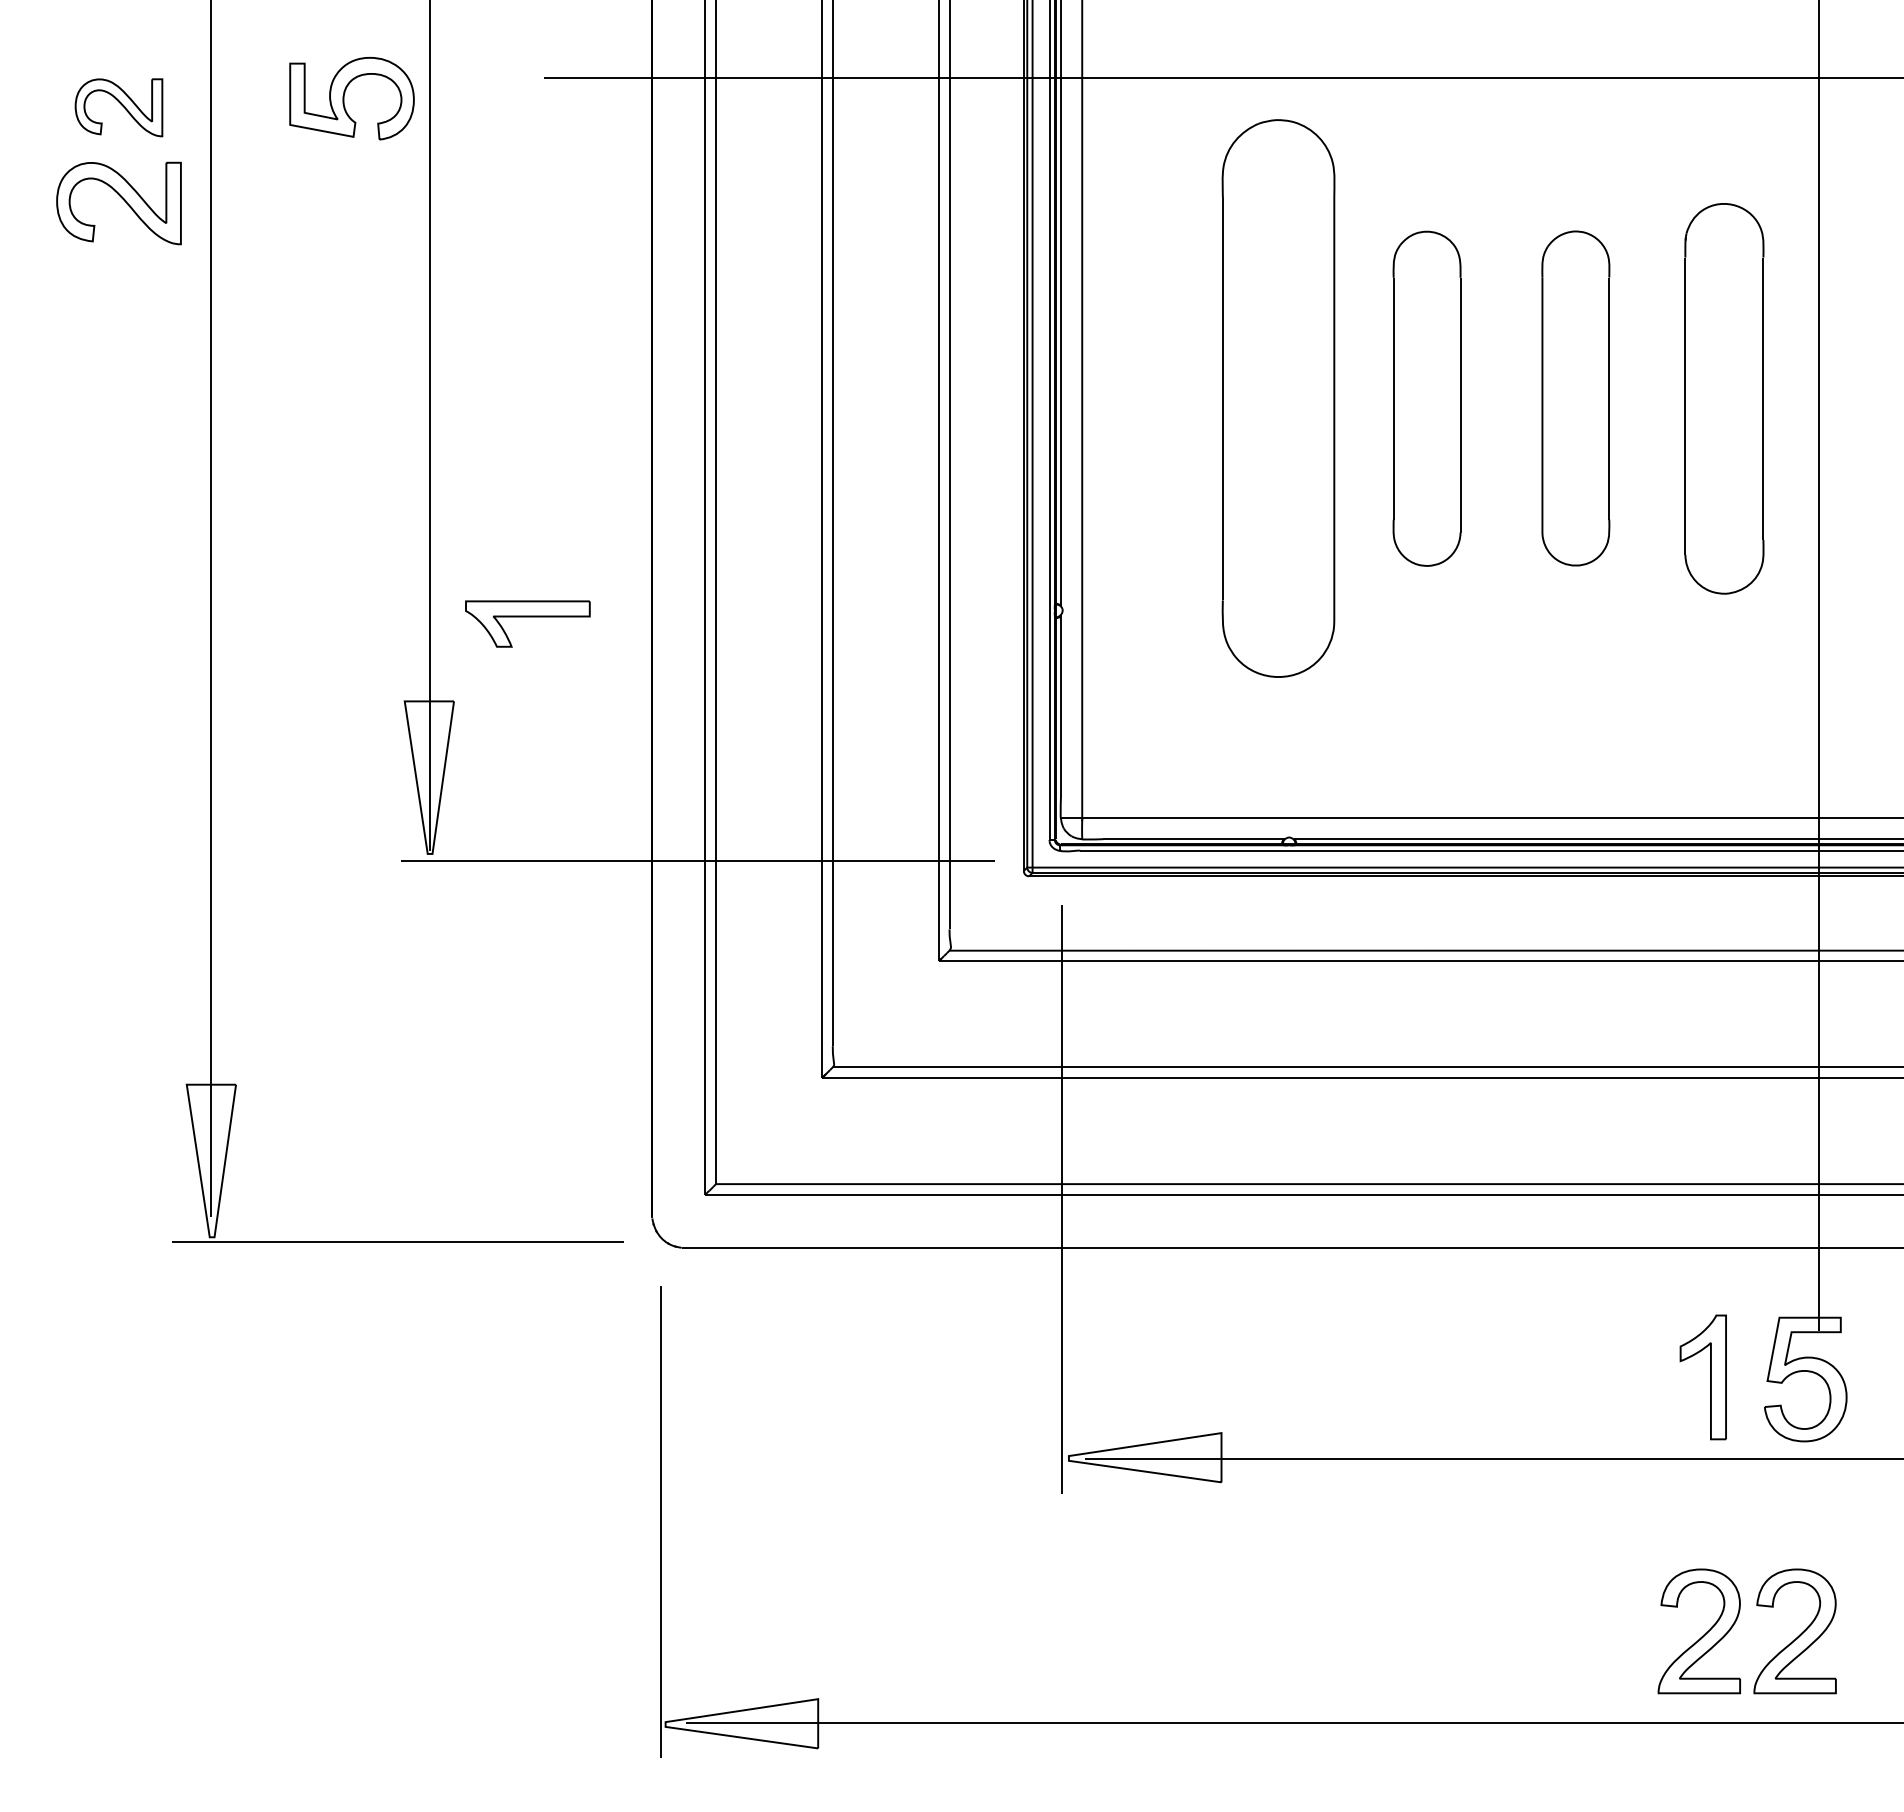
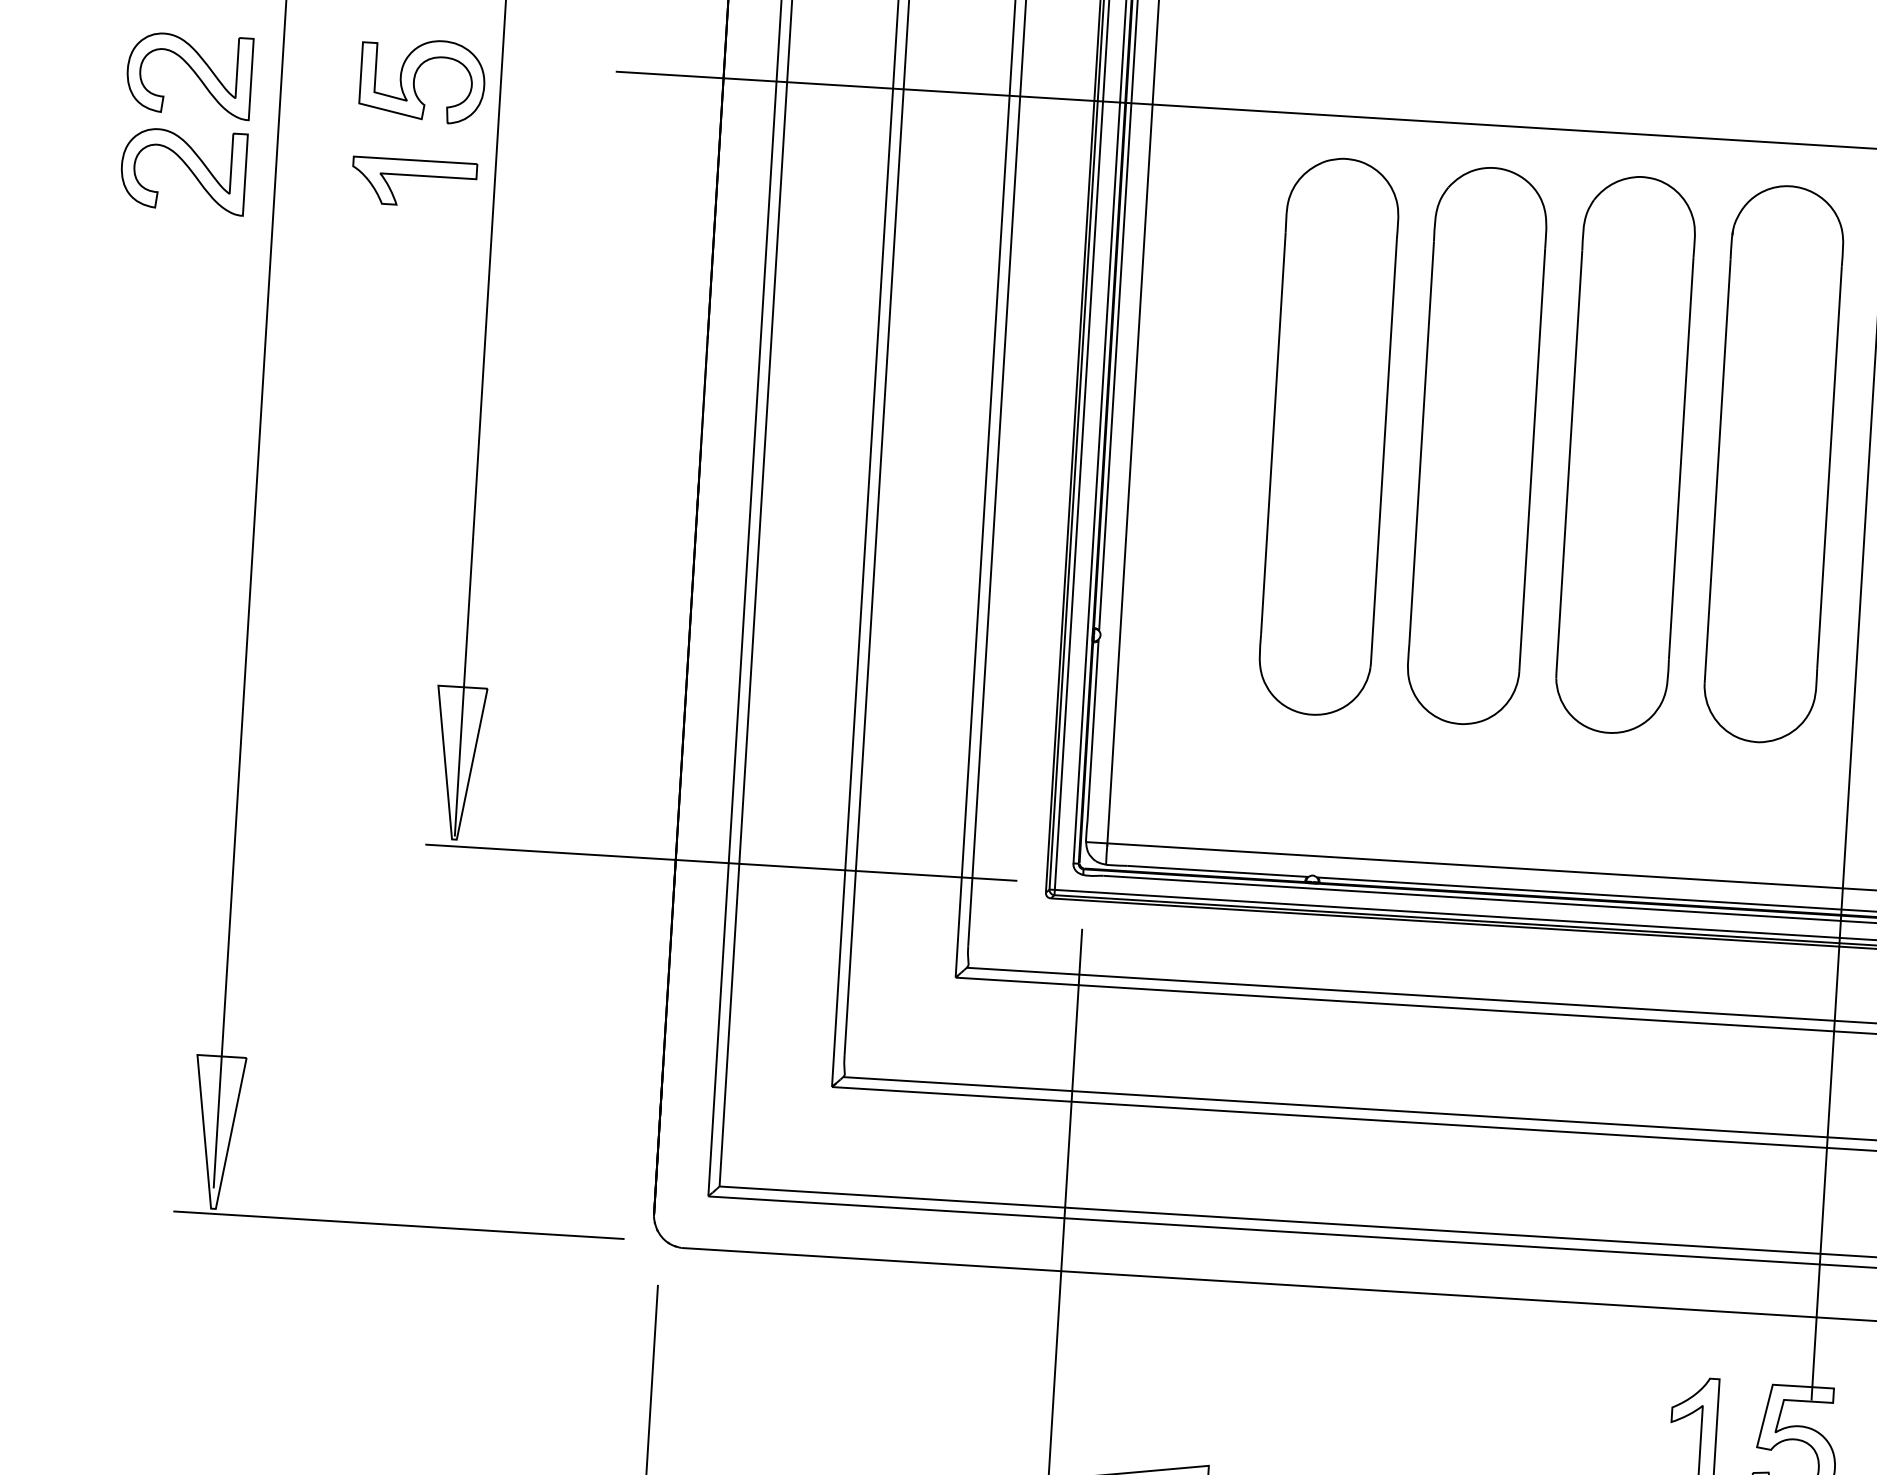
part: (118, 107) -> (188, 75), size x1.43
part: (1426, 398) -> (1476, 445), size x1.67
part: (1575, 398) -> (1625, 454), size x1.67
part: (1724, 398) -> (1774, 463), size x1.43
part: (527, 623) -> (413, 182), moved

